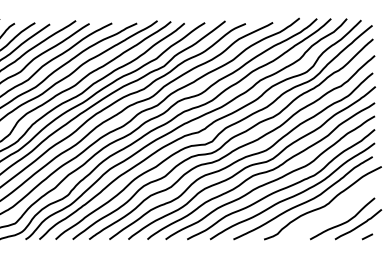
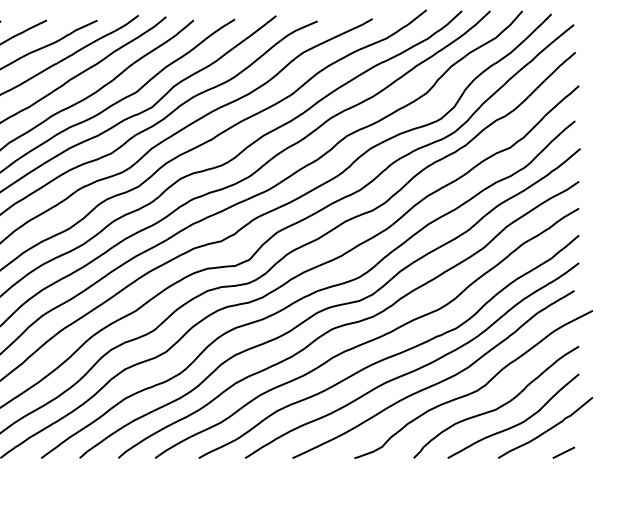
curve: (336, 212) -> (501, 403), added

